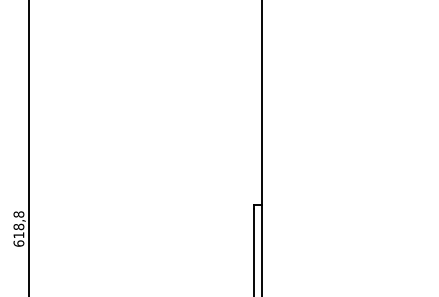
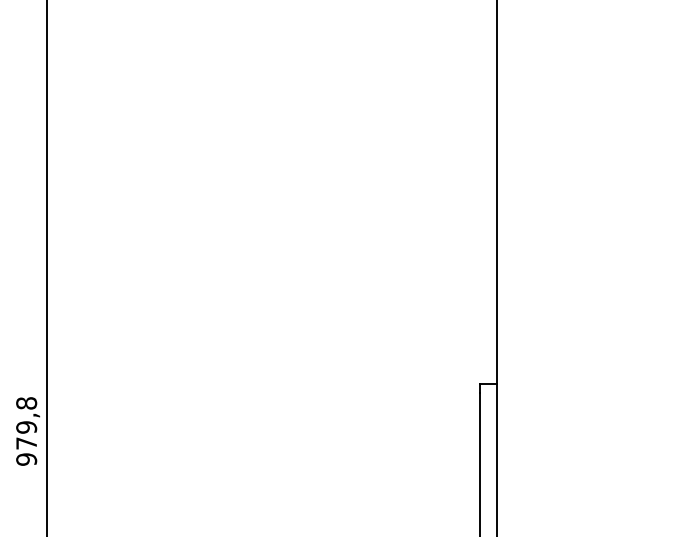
text: (18, 234) -> (25, 441), 618,8 -> 979,8

